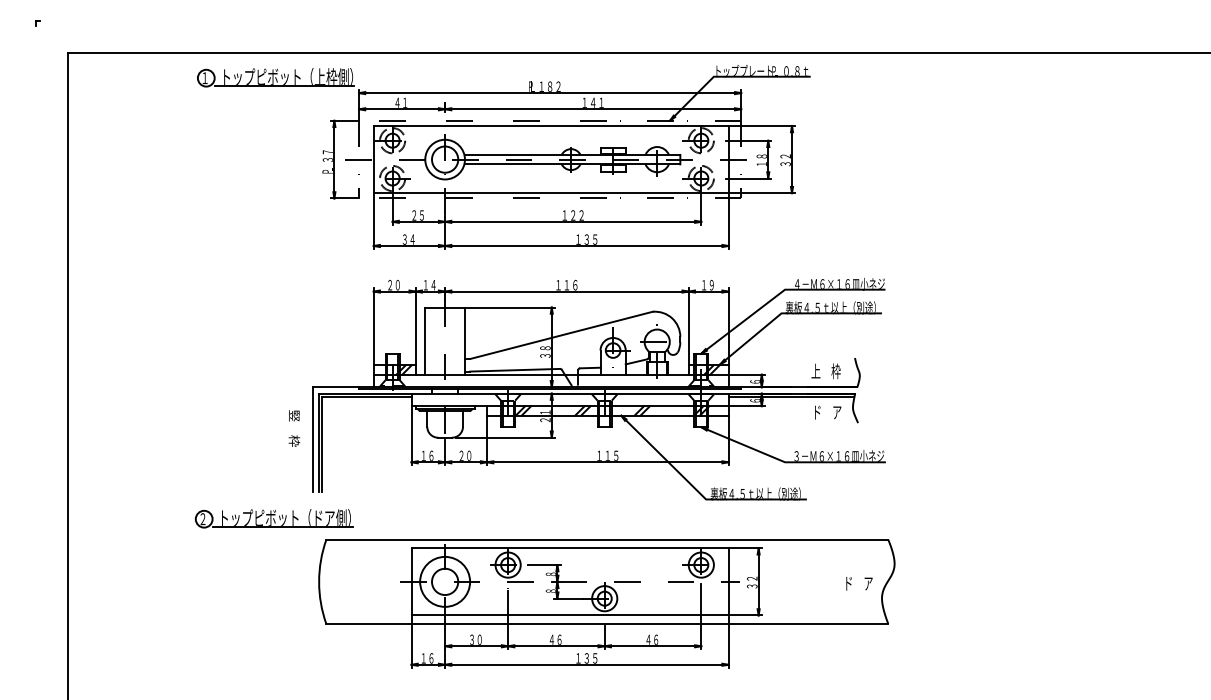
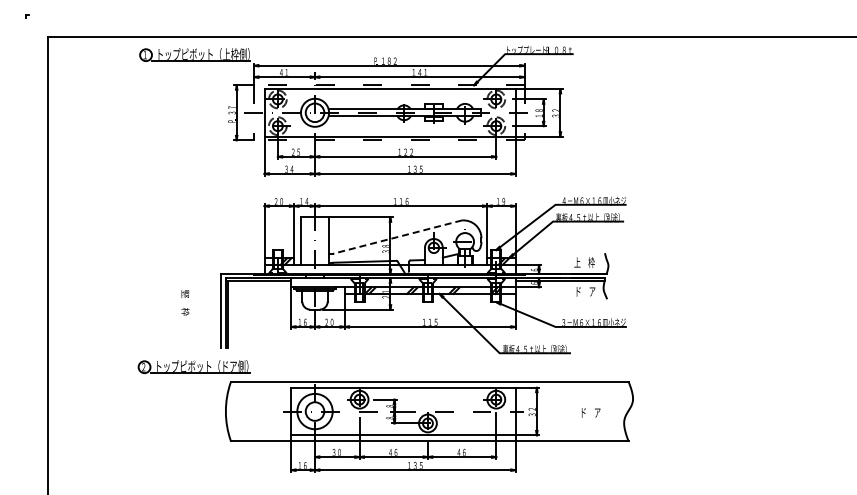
line: (561, 335) -> (397, 237), solid -> dashed
text: (294, 427) -> (185, 302), moved
text: (859, 583) -> (591, 412), moved

